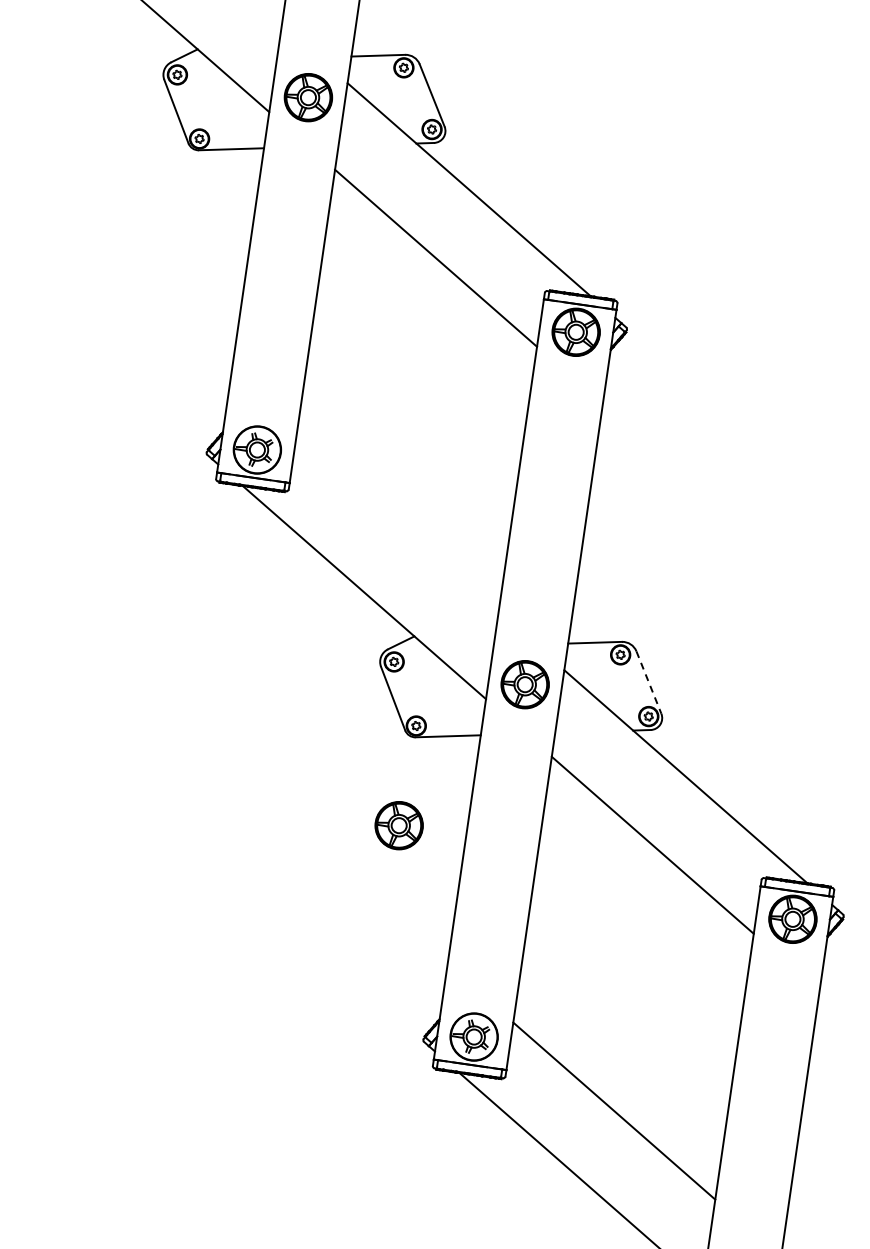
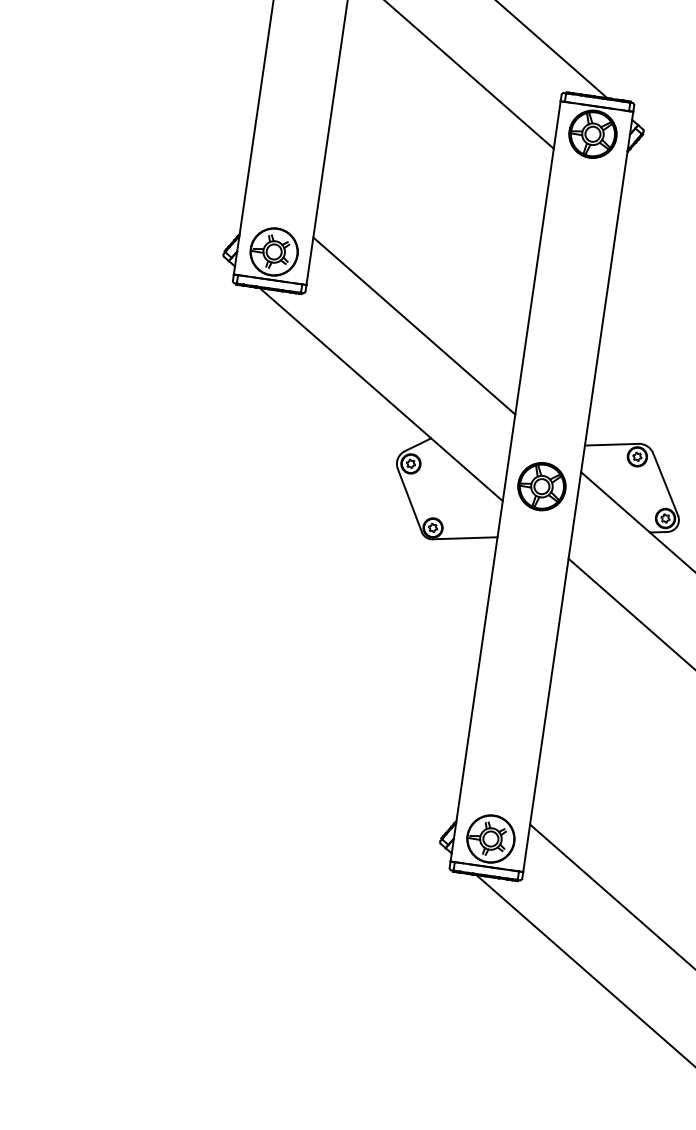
line: (397, 523) -> (414, 325), added
line: (648, 682) -> (665, 484), dashed -> solid
part: (398, 825) -> (415, 627), removed

